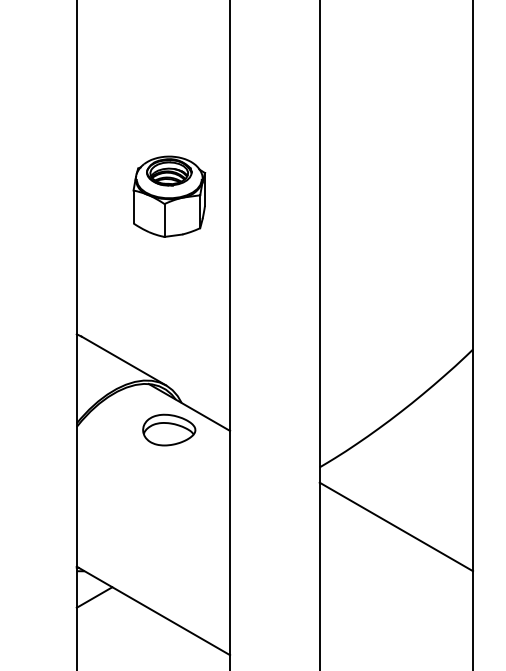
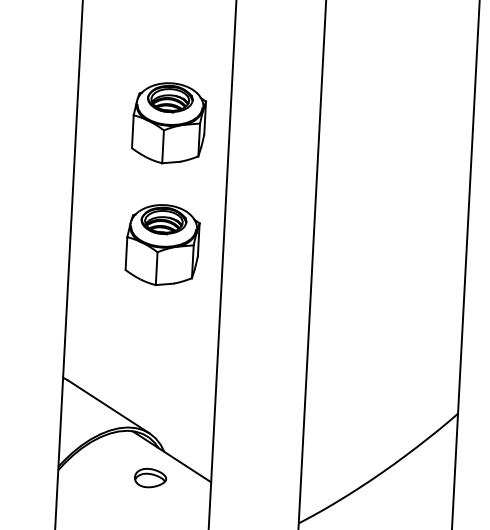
part: (169, 74) -> (169, 123), added
part: (169, 429) -> (150, 477), size x0.6

